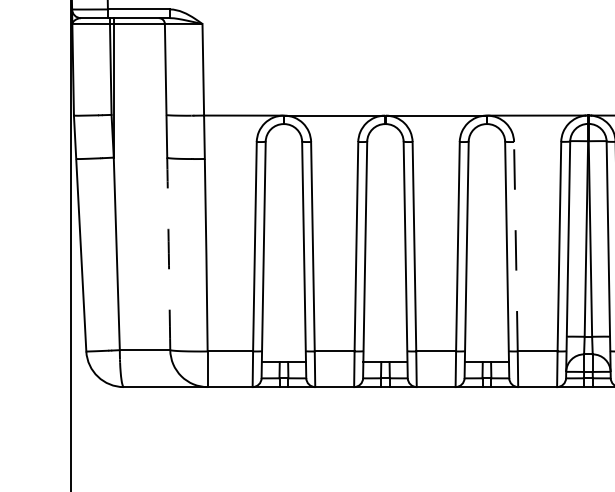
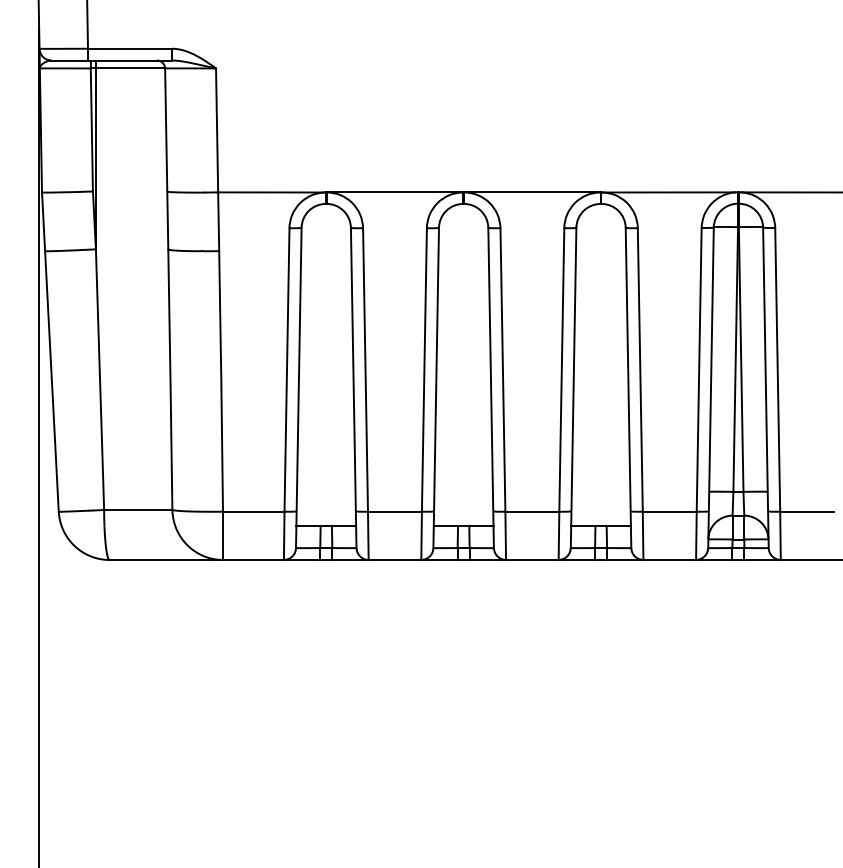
line: (516, 246) -> (640, 369), dashed -> solid
arc: (168, 253) -> (170, 379), dashed -> solid

